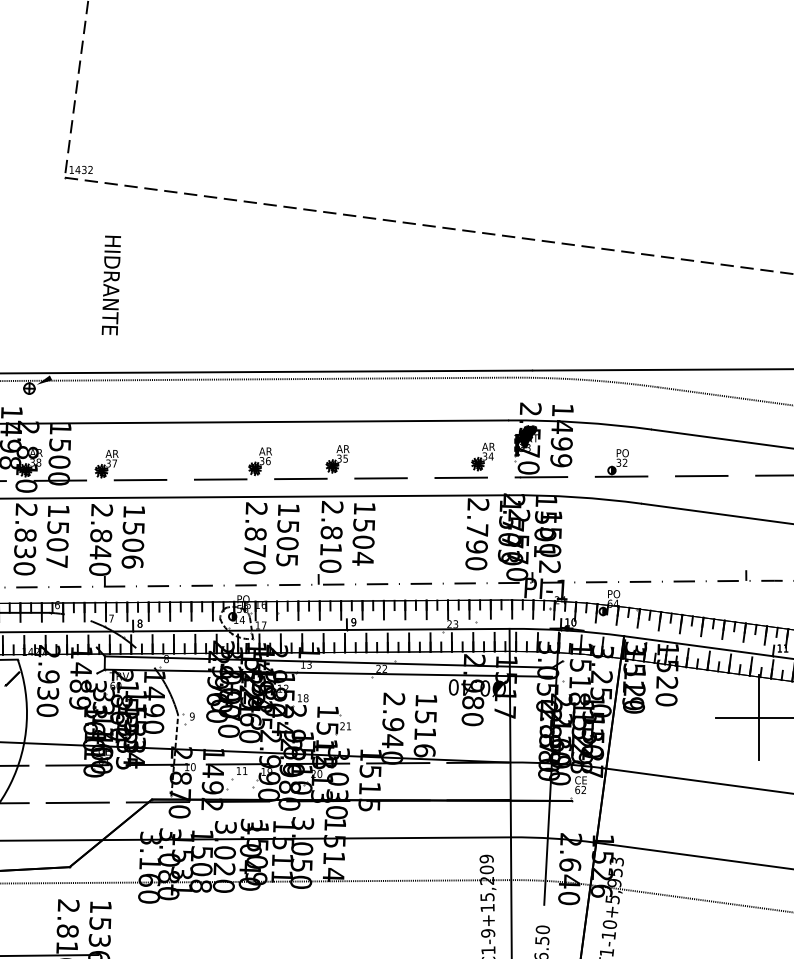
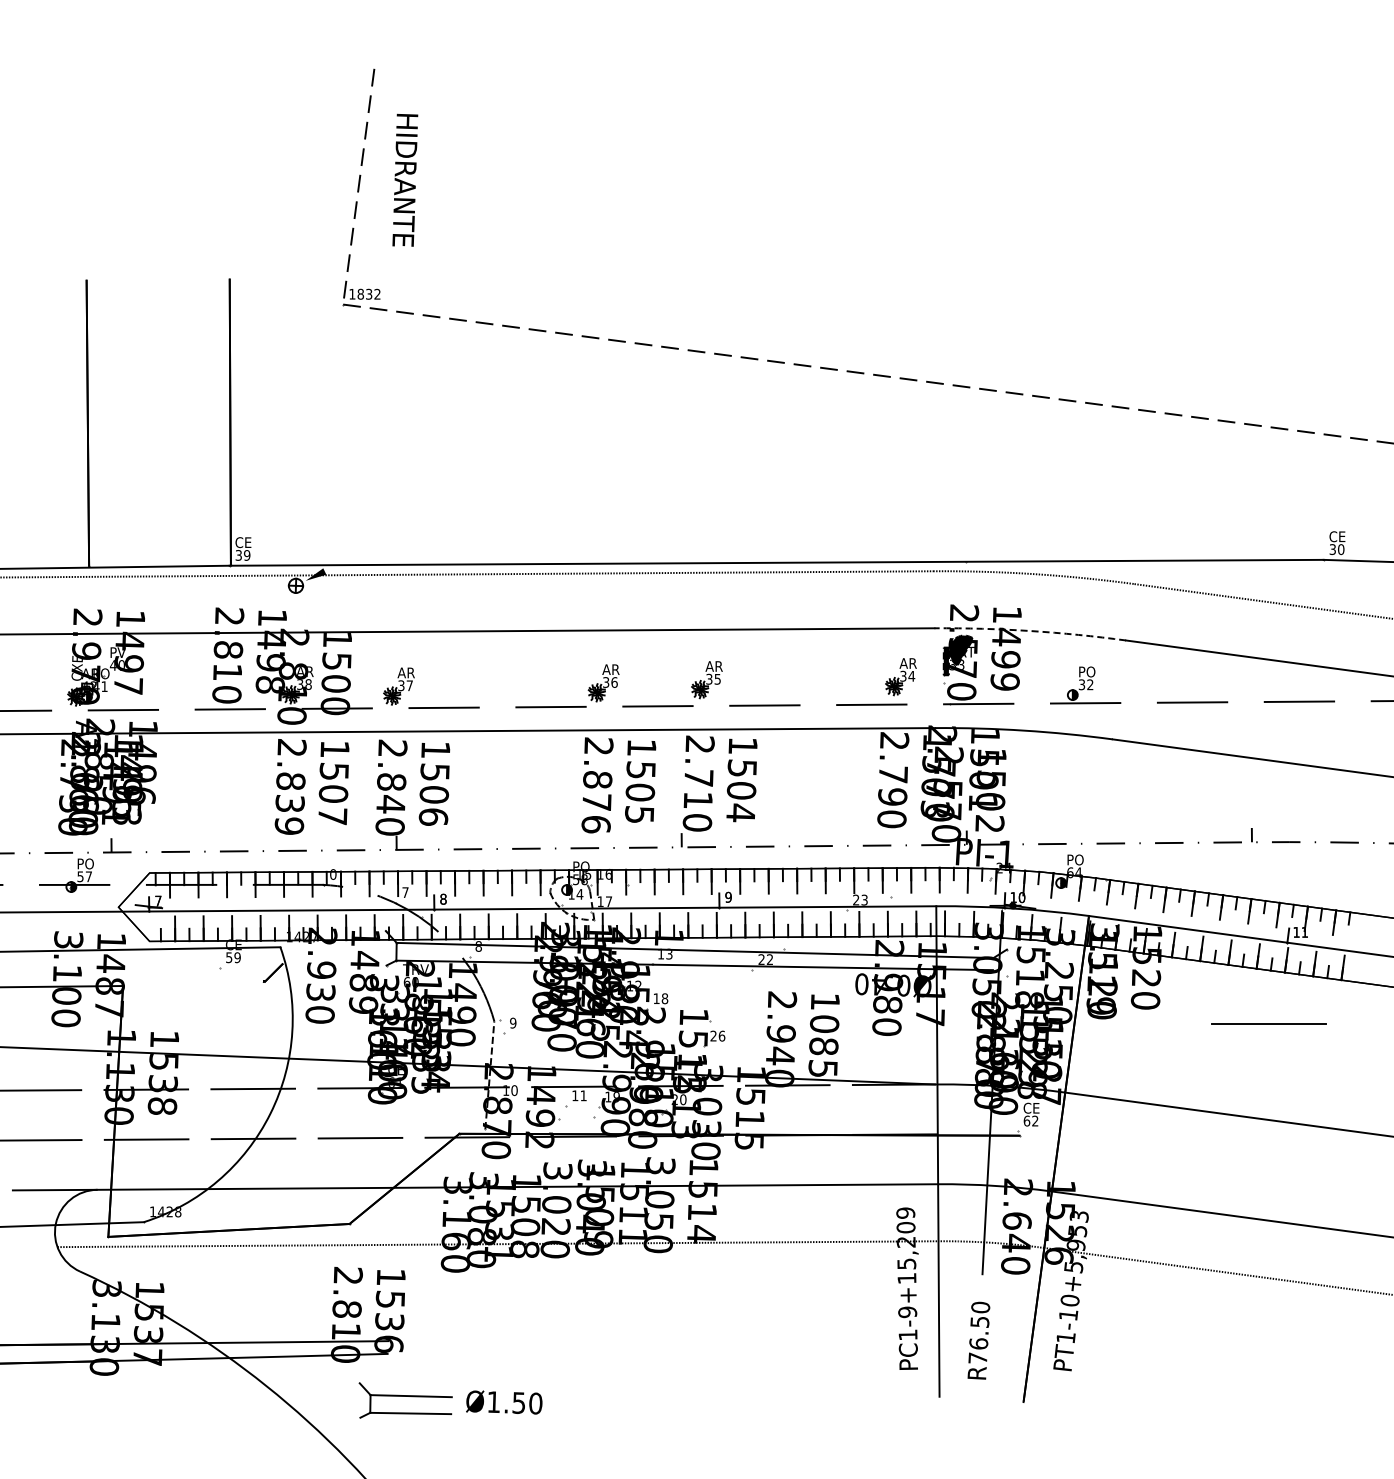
text: (77, 169) -> (360, 293), 1432 -> 1832
text: (111, 284) -> (405, 179), moved
arc: (580, 422) -> (1030, 631), solid -> dashed
text: (331, 532) -> (698, 777), 2.810 -> 2.710
text: (254, 567) -> (595, 824), 2.870 -> 2.876
text: (24, 568) -> (289, 825), 2.830 -> 2.839
text: (57, 605) -> (333, 874), 6 -> 0
line: (758, 717) -> (1268, 1024), removed
text: (348, 725) -> (721, 1035), 21 -> 26
text: (425, 734) -> (823, 1046), 1516 -> 1085

